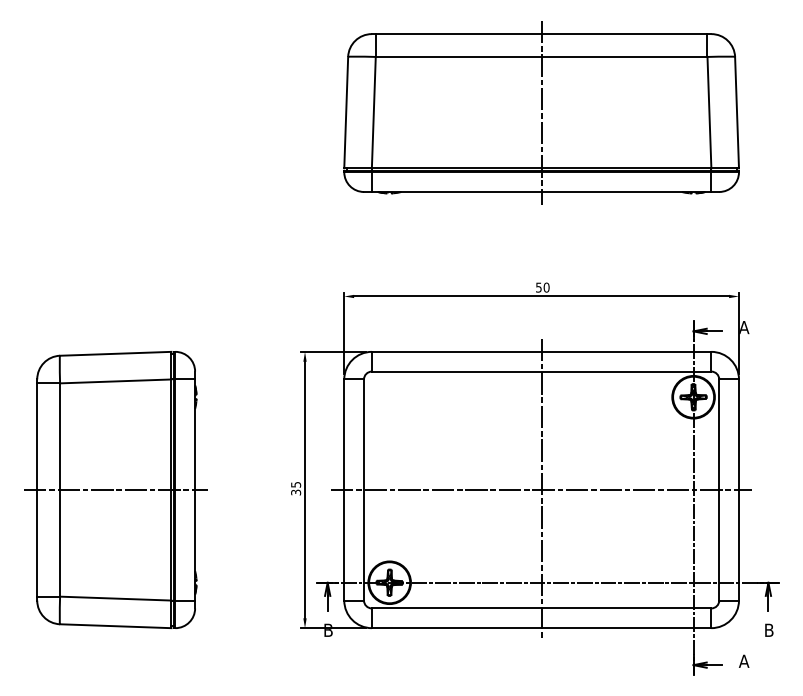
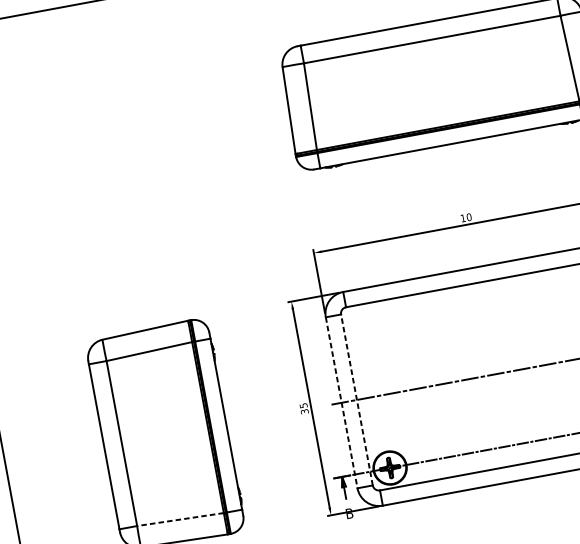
line: (541, 112) -> (440, 82), removed
text: (538, 287) -> (462, 218), 50 -> 10
line: (541, 489) -> (494, 374), removed
line: (116, 490) -> (165, 435), removed
line: (344, 490) -> (341, 403), solid -> dashed
line: (364, 490) -> (357, 400), solid -> dashed
line: (115, 598) -> (180, 519), solid -> dashed

